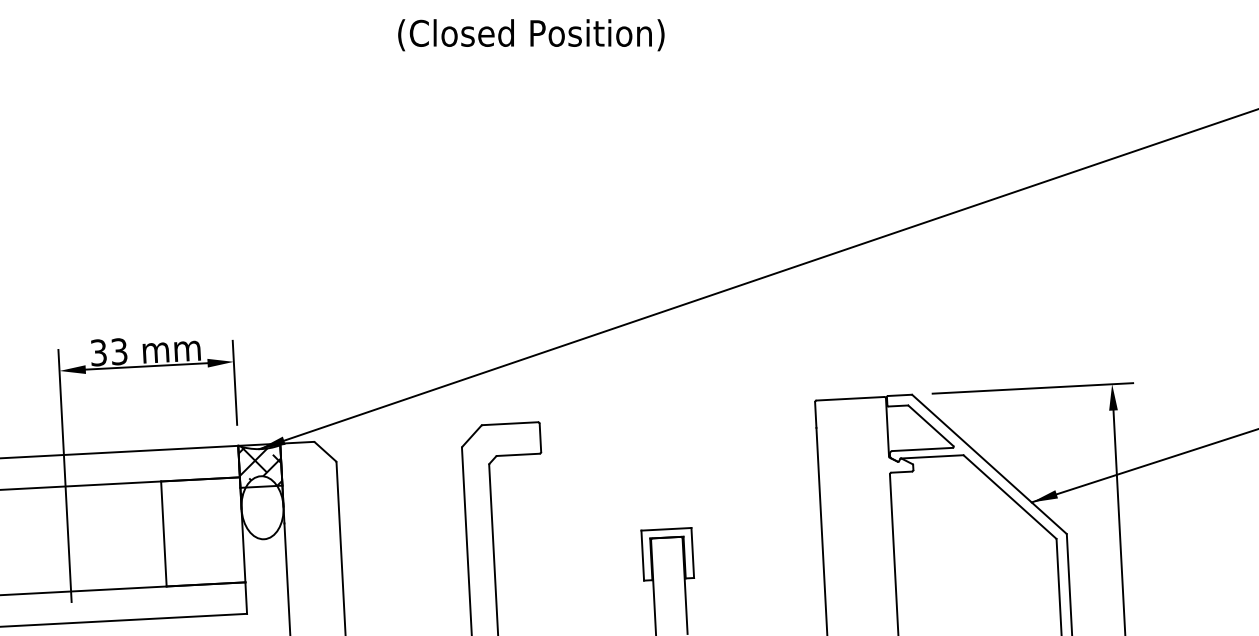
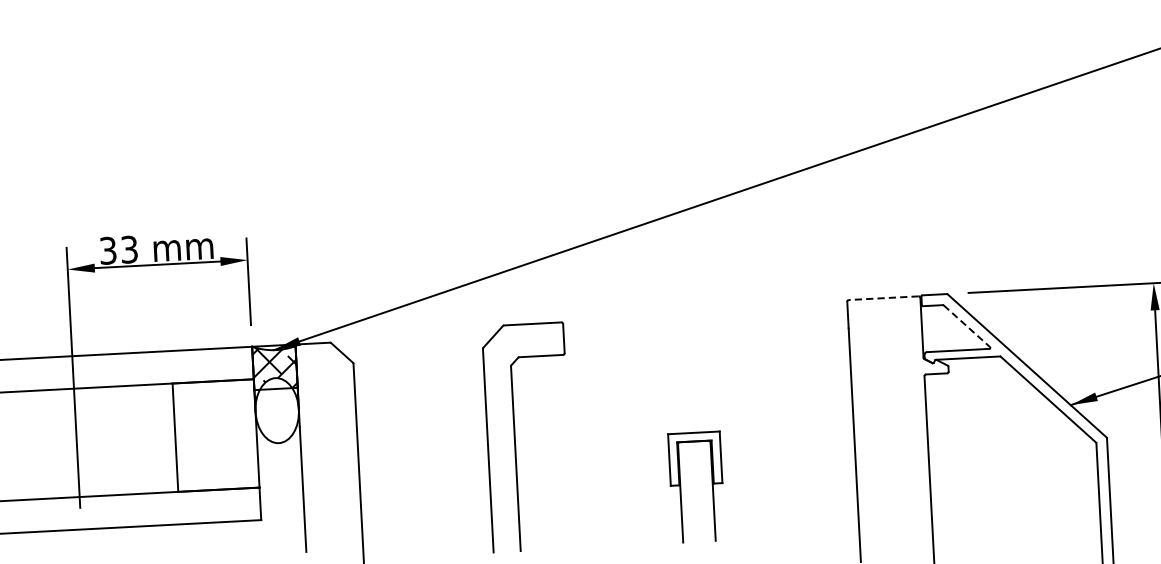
line: (850, 398) -> (883, 297), solid -> dashed
line: (931, 426) -> (967, 326), solid -> dashed

